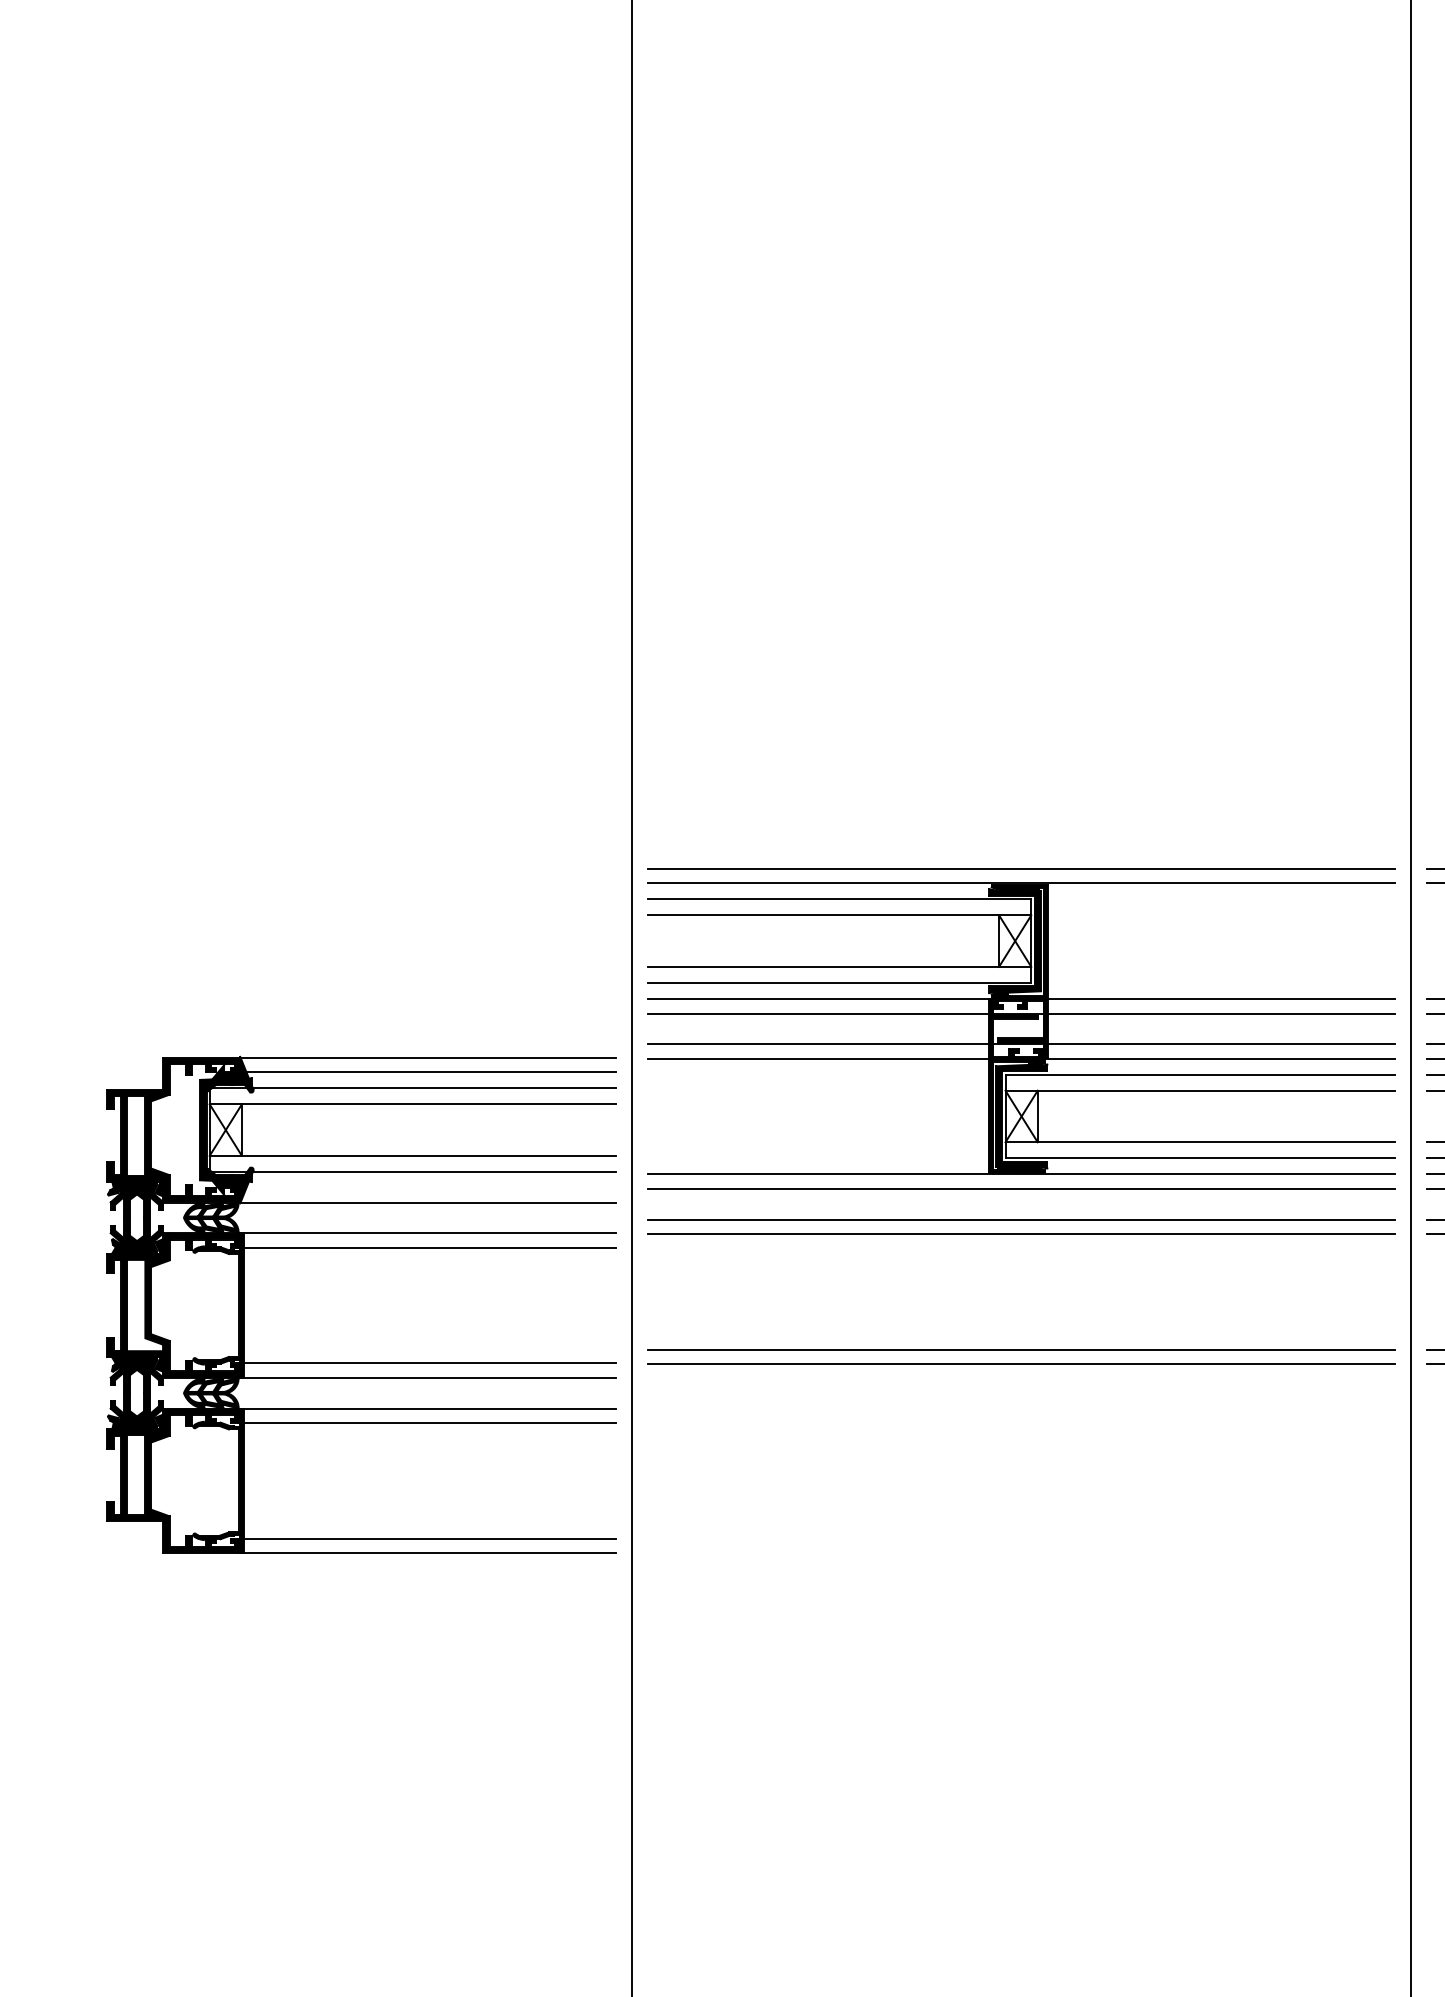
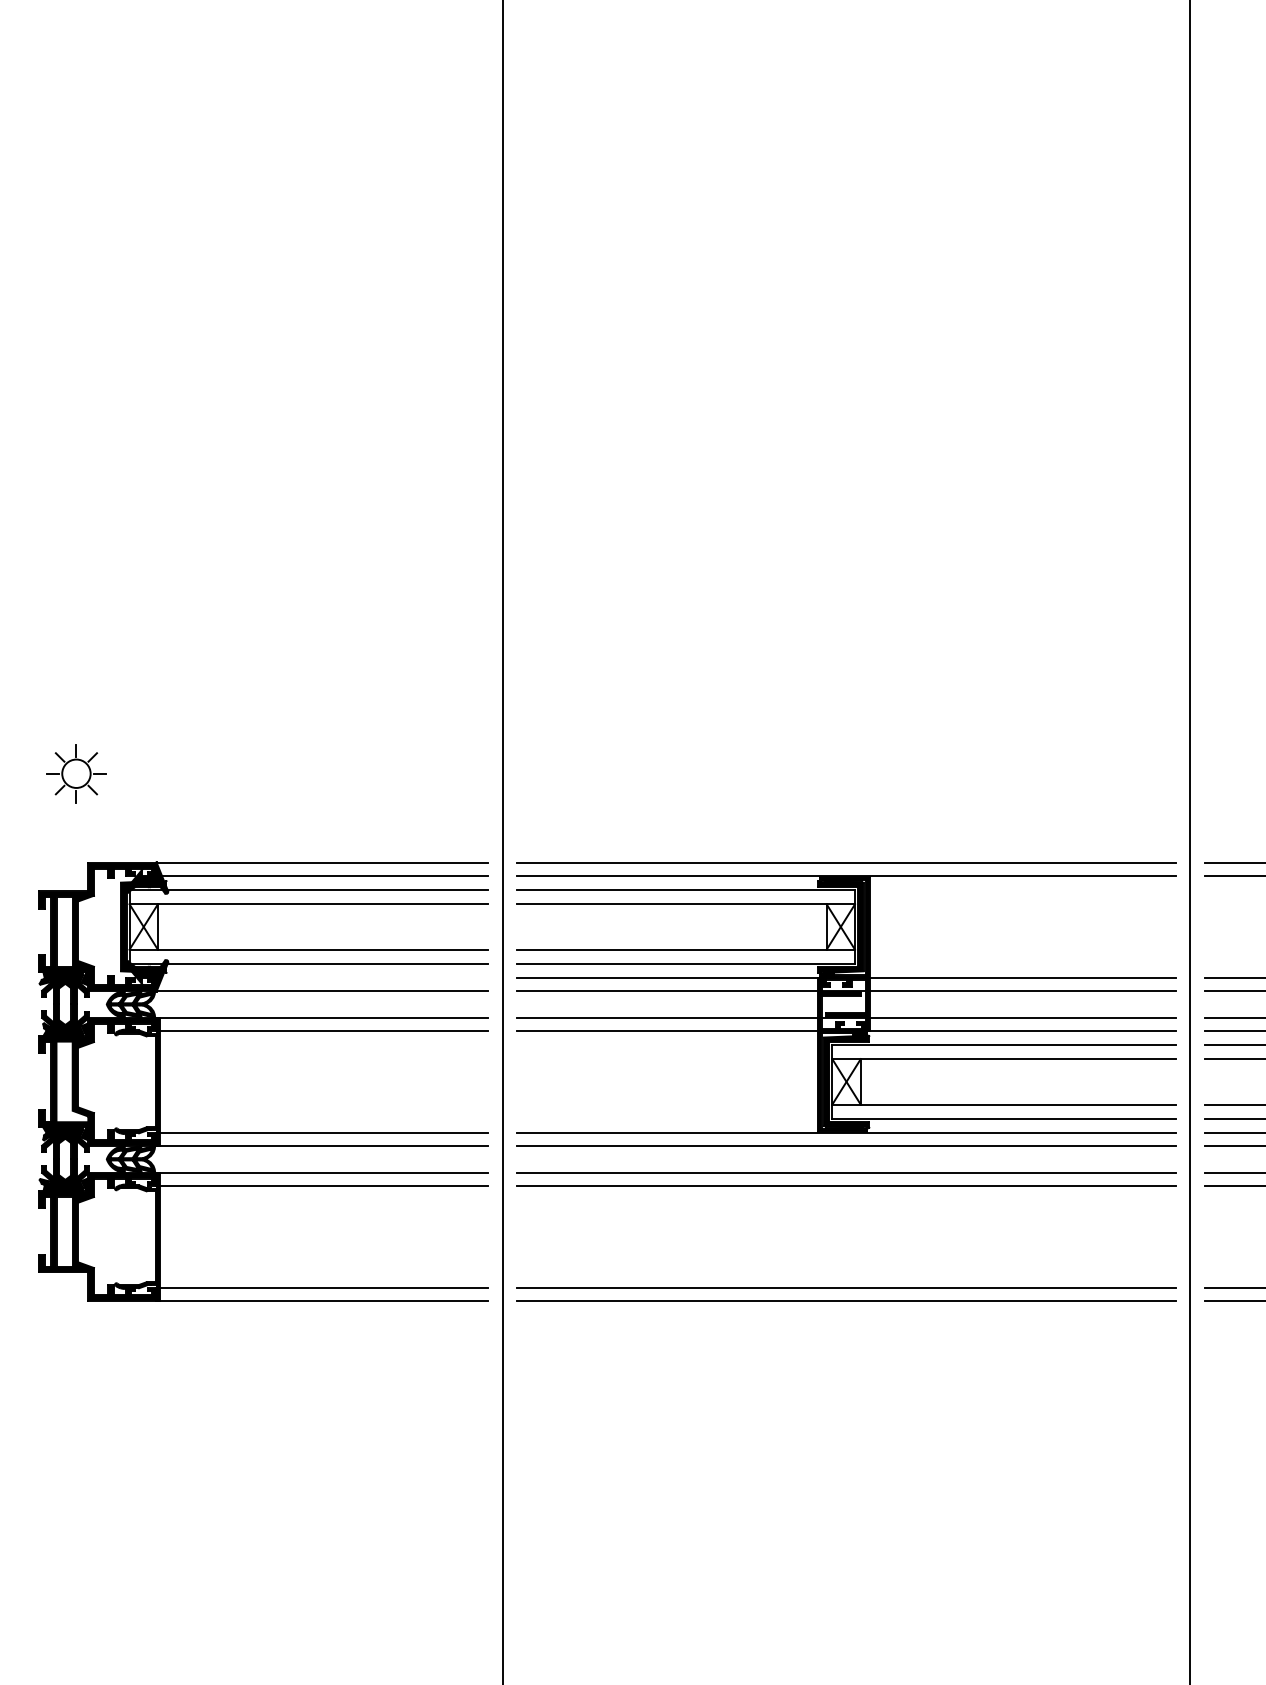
part: (149, 767) -> (76, 773), added
part: (361, 1248) -> (263, 1031), moved

